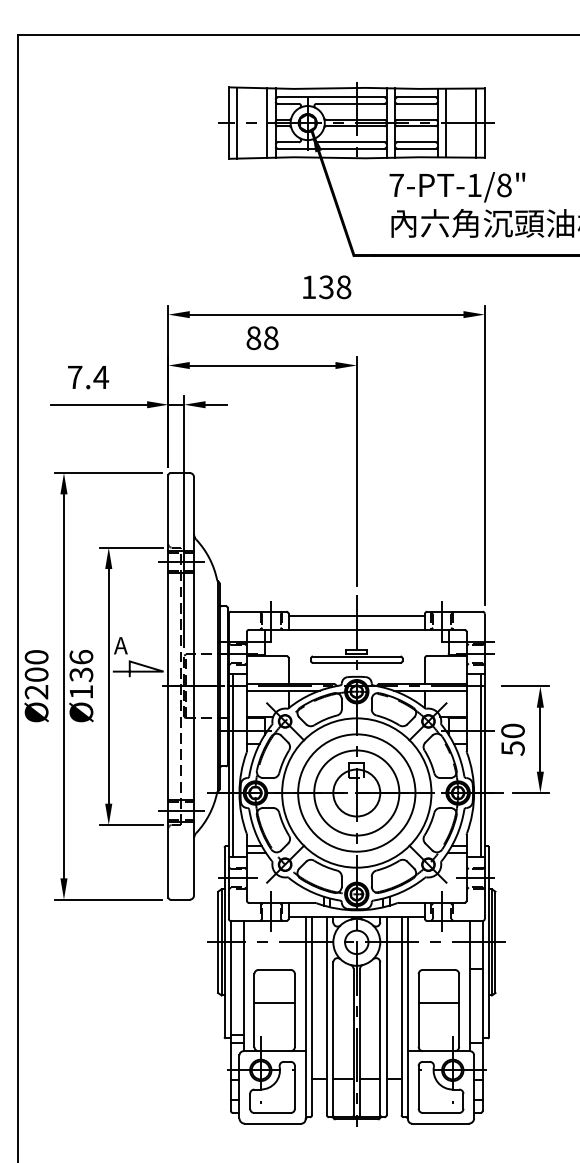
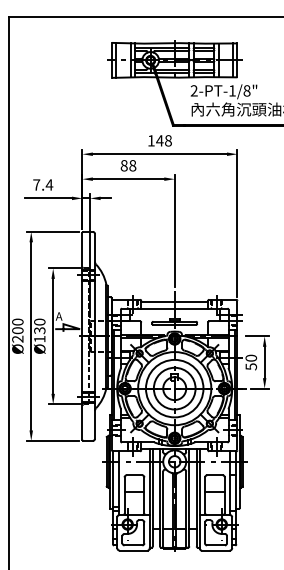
text: (395, 184) -> (193, 90), 7-PT-1/8" -> 2-PT-1/8"
text: (325, 286) -> (159, 140), 138 -> 148
text: (80, 655) -> (39, 321), Ø136 -> Ø130

